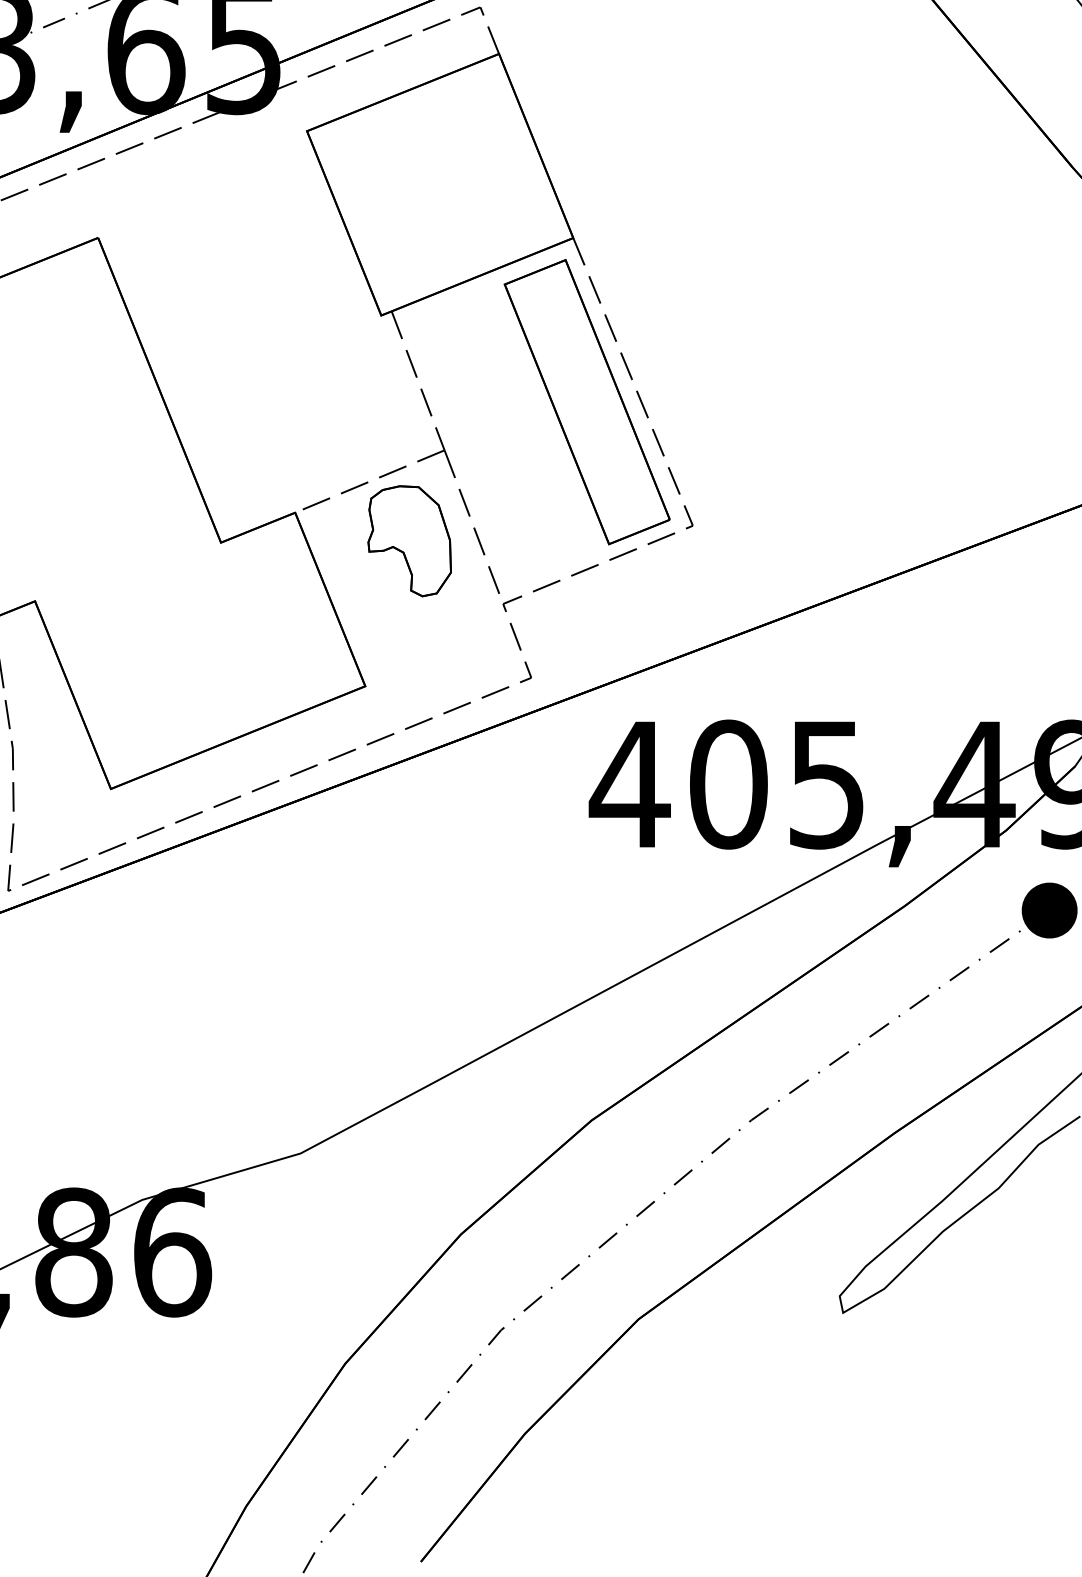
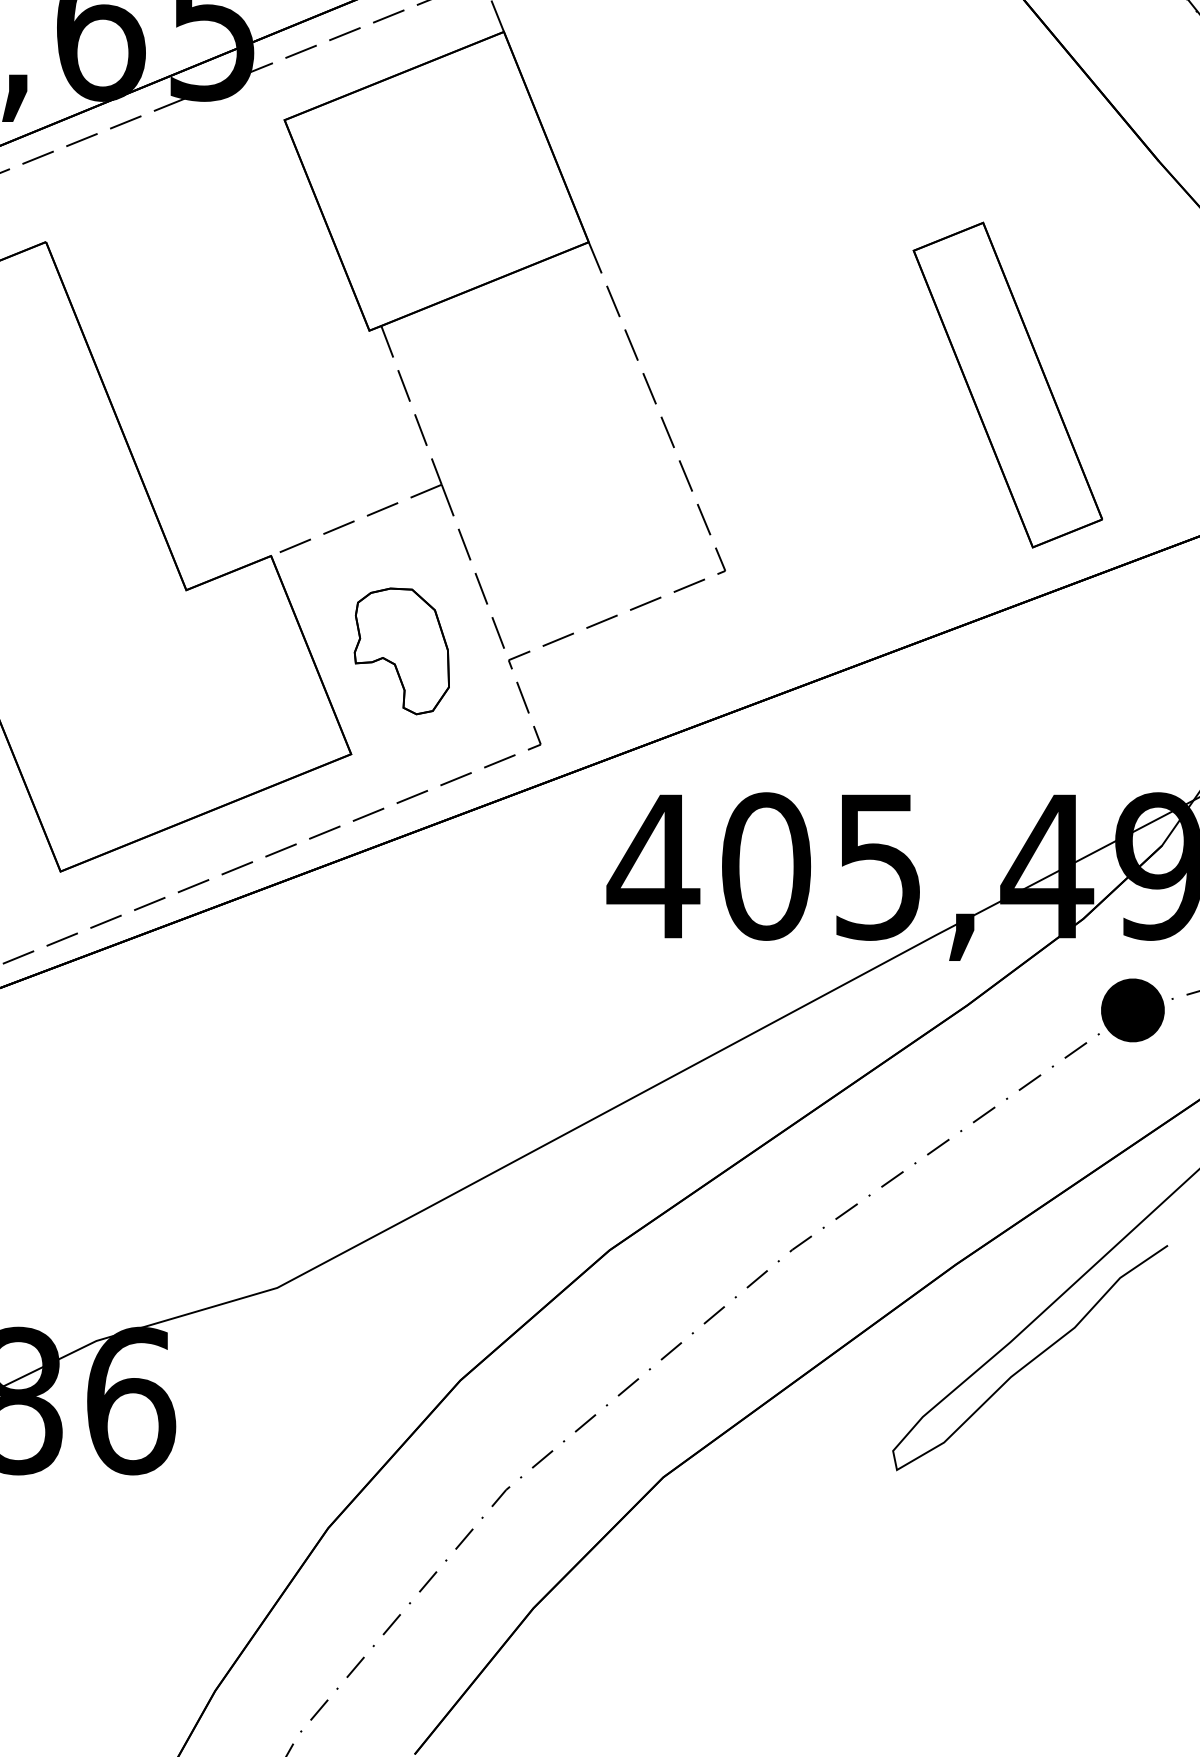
part: (586, 402) -> (1007, 385), moved
part: (409, 541) -> (401, 651), moved

